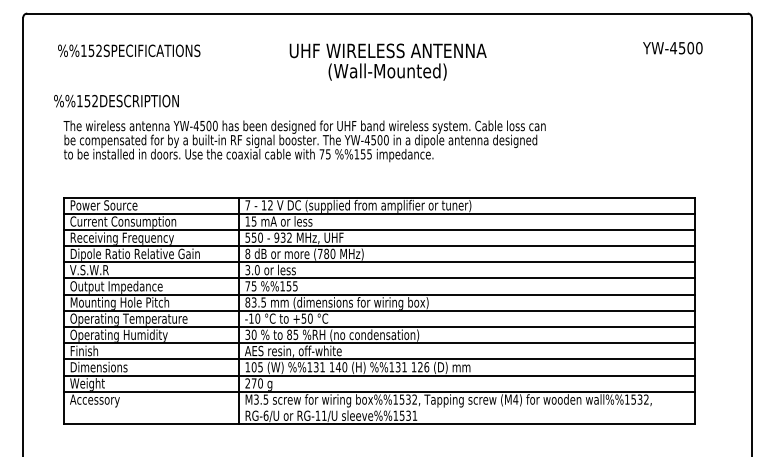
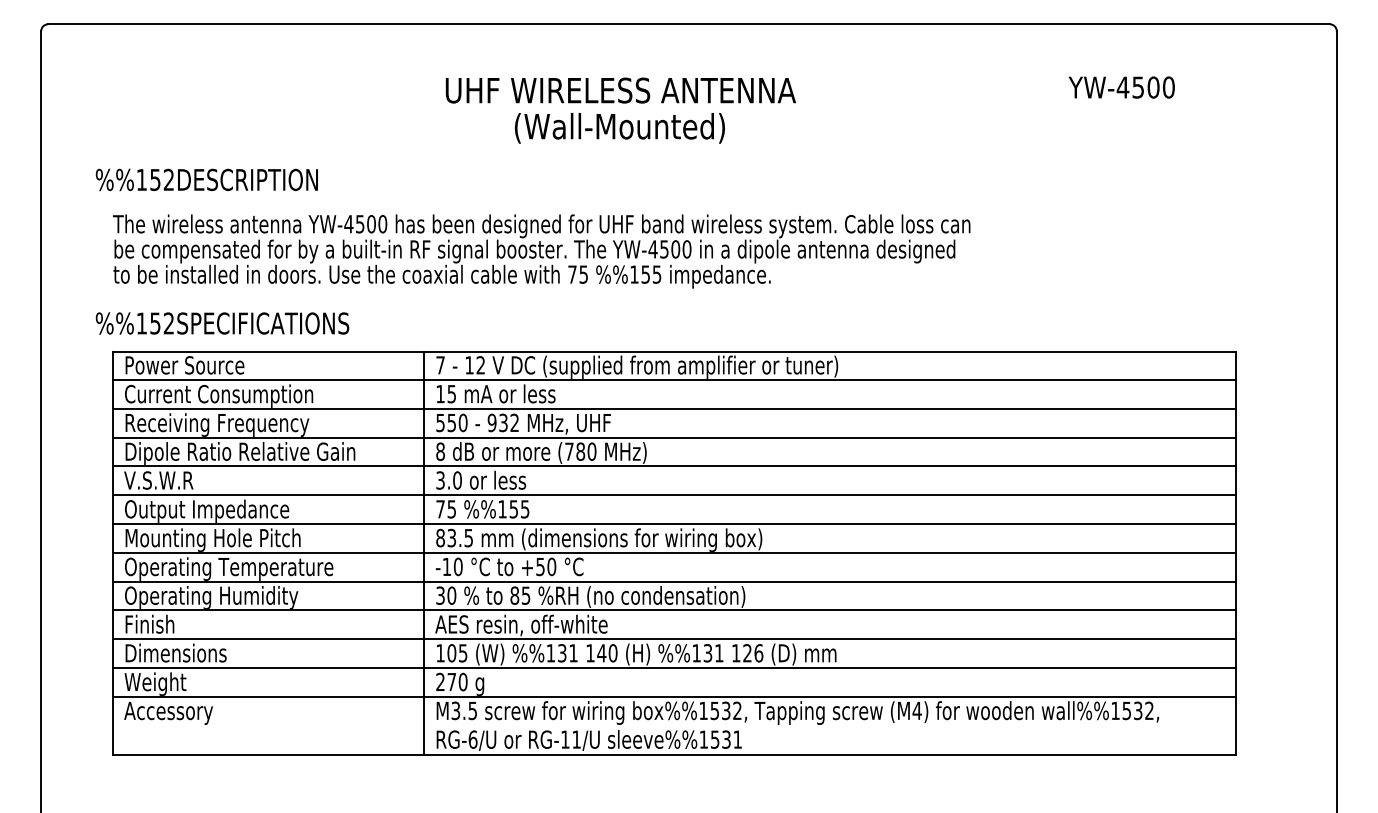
text: (672, 48) -> (1121, 88), moved
text: (129, 50) -> (223, 322), moved
text: (387, 61) -> (619, 109), moved

